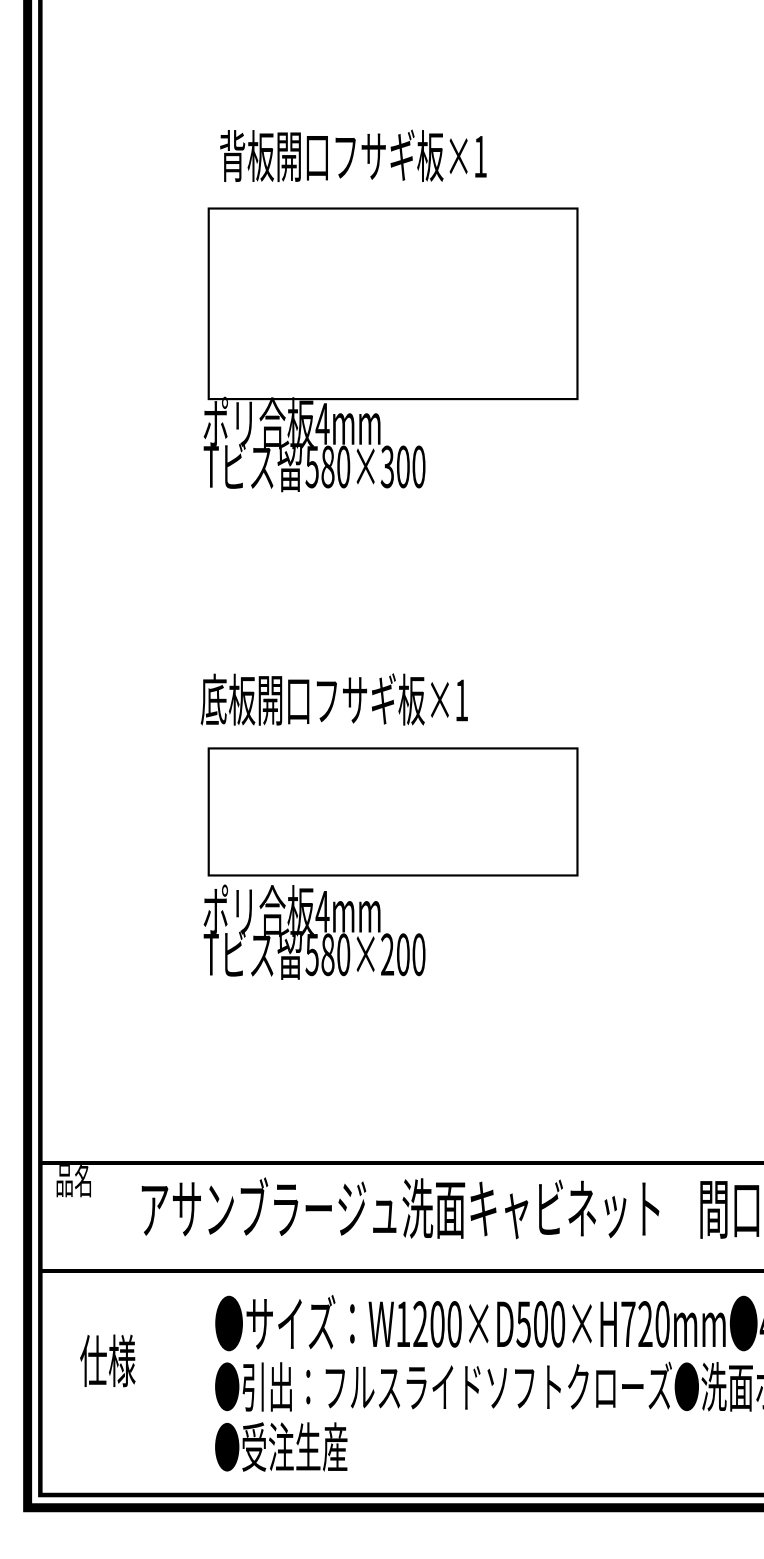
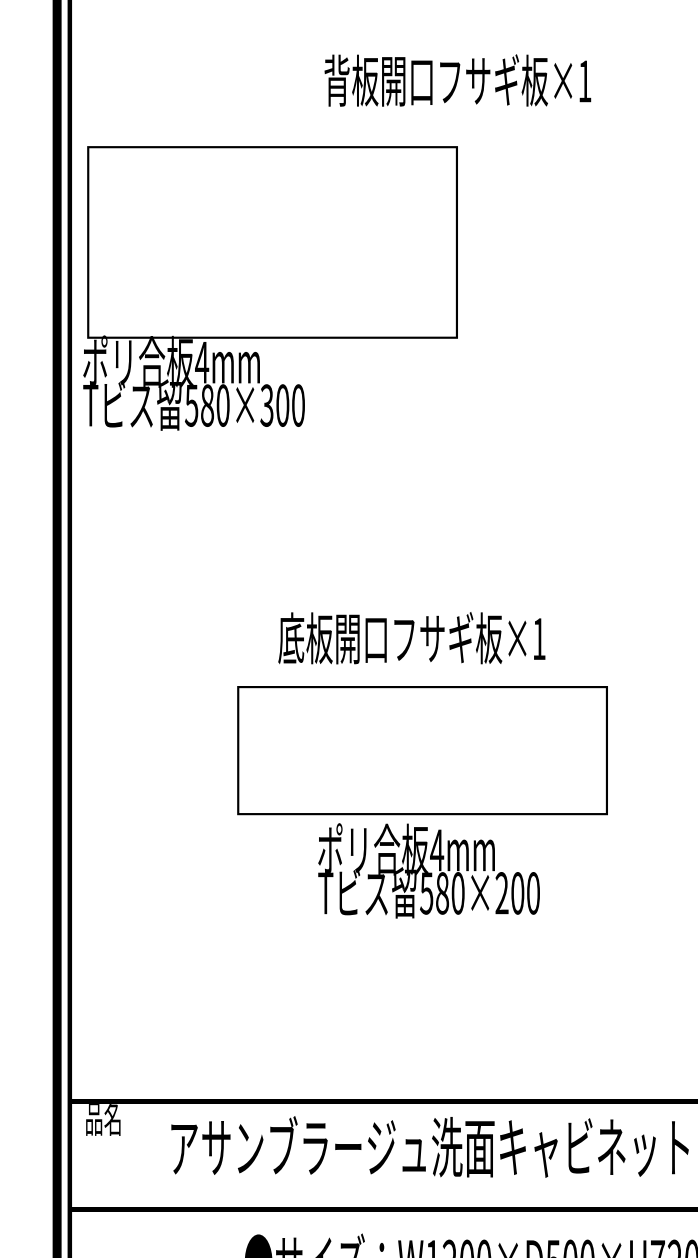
text: (353, 155) -> (457, 80), moved
text: (390, 349) -> (269, 288), moved
text: (333, 699) -> (410, 638), moved
text: (314, 931) -> (428, 870), moved

